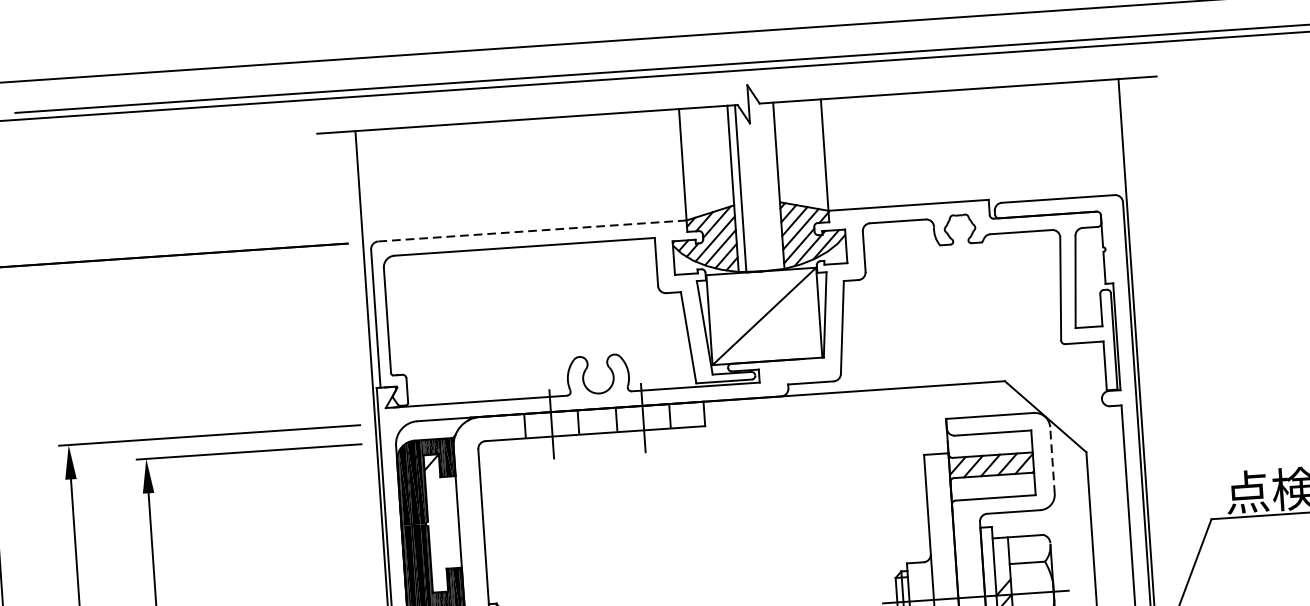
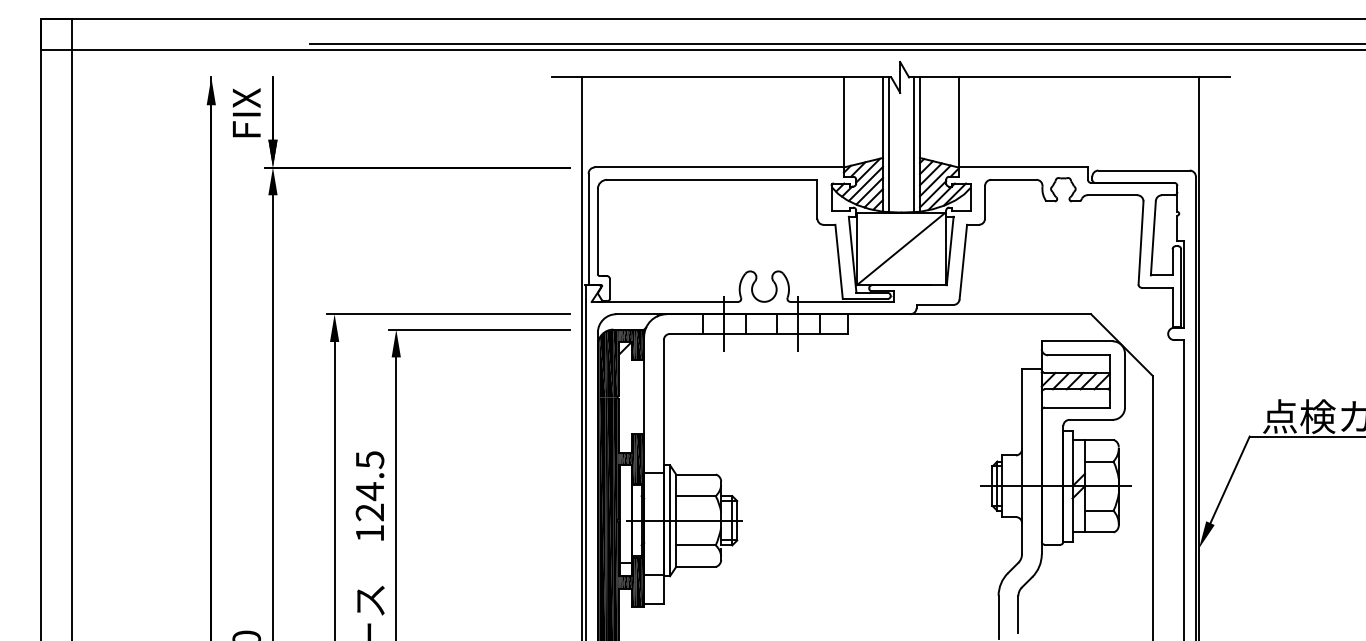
line: (770, 186) -> (913, 144), added
line: (532, 230) -> (719, 167), dashed -> solid
line: (1053, 460) -> (1125, 380), dashed -> solid

